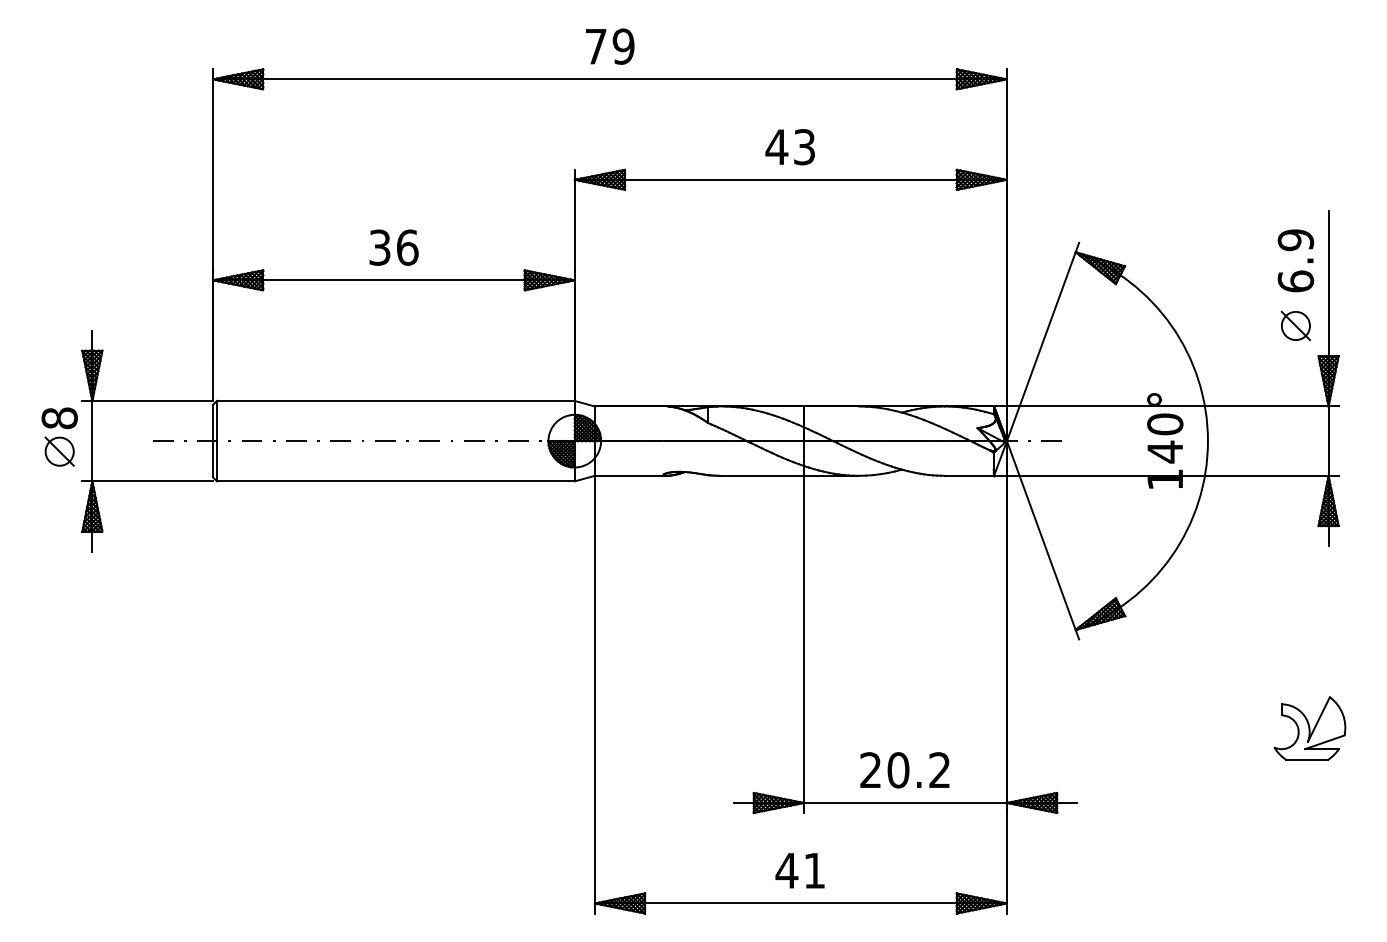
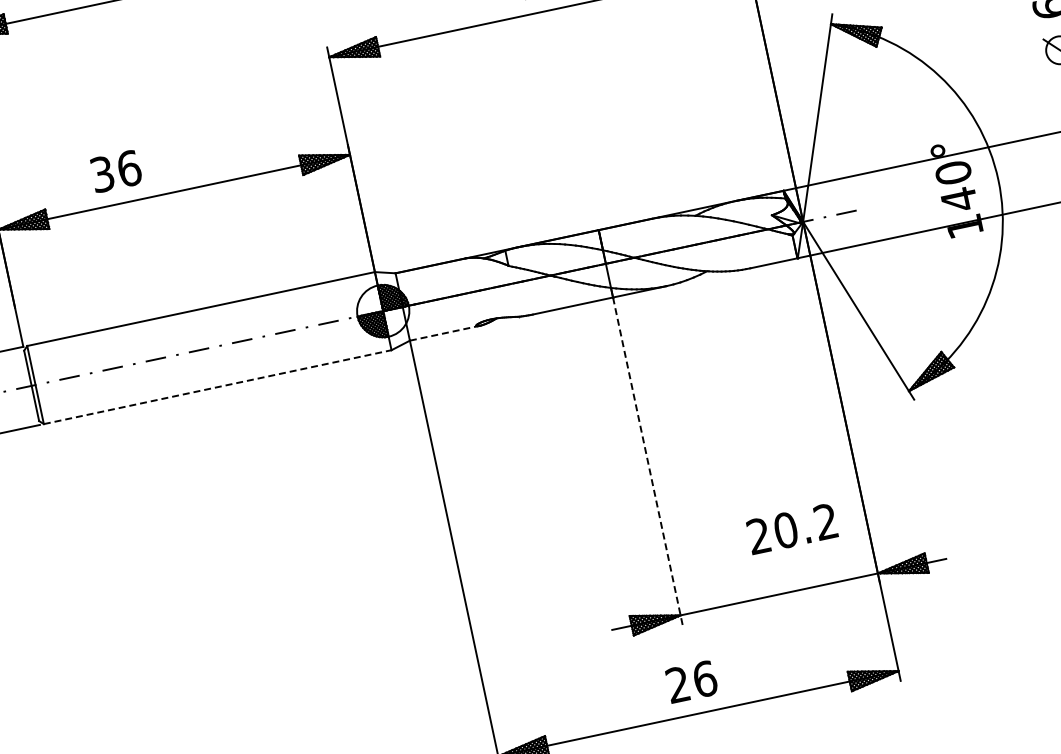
text: (393, 247) -> (115, 171), moved
line: (630, 475) -> (444, 333), solid -> dashed
line: (395, 481) -> (217, 387), solid -> dashed
line: (803, 644) -> (647, 461), solid -> dashed
text: (904, 770) -> (791, 529), moved
text: (800, 870) -> (691, 681), 41 -> 26

